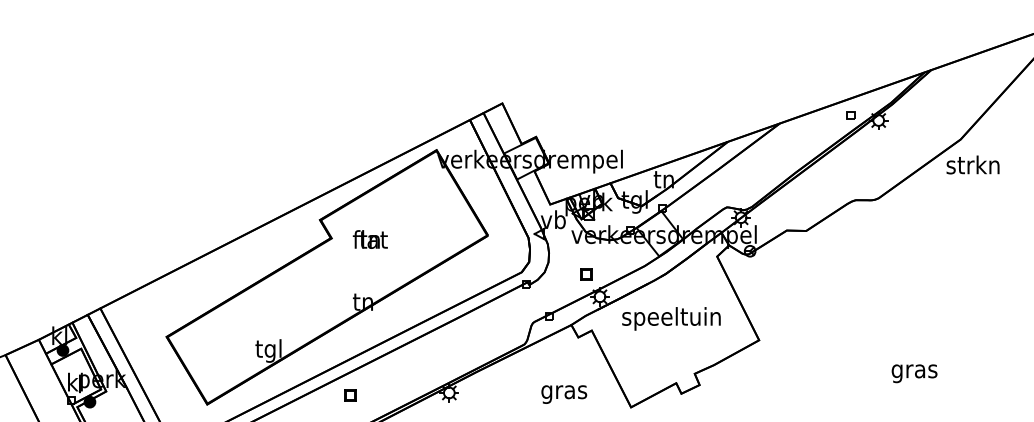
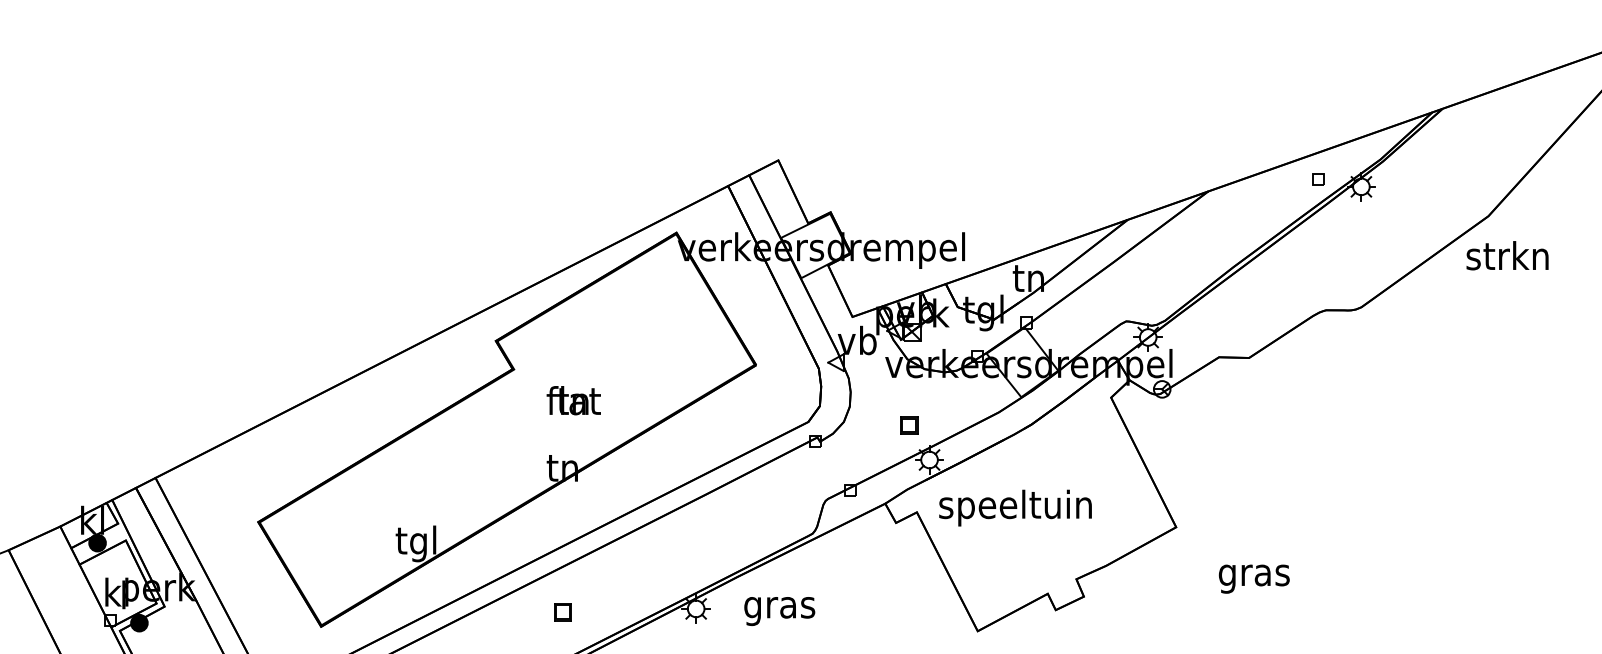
text: (369, 239) -> (572, 400), moved
text: (671, 318) -> (1015, 507), moved
text: (914, 373) -> (1254, 578), moved
text: (564, 394) -> (780, 611), moved
part: (350, 395) -> (563, 612), moved

